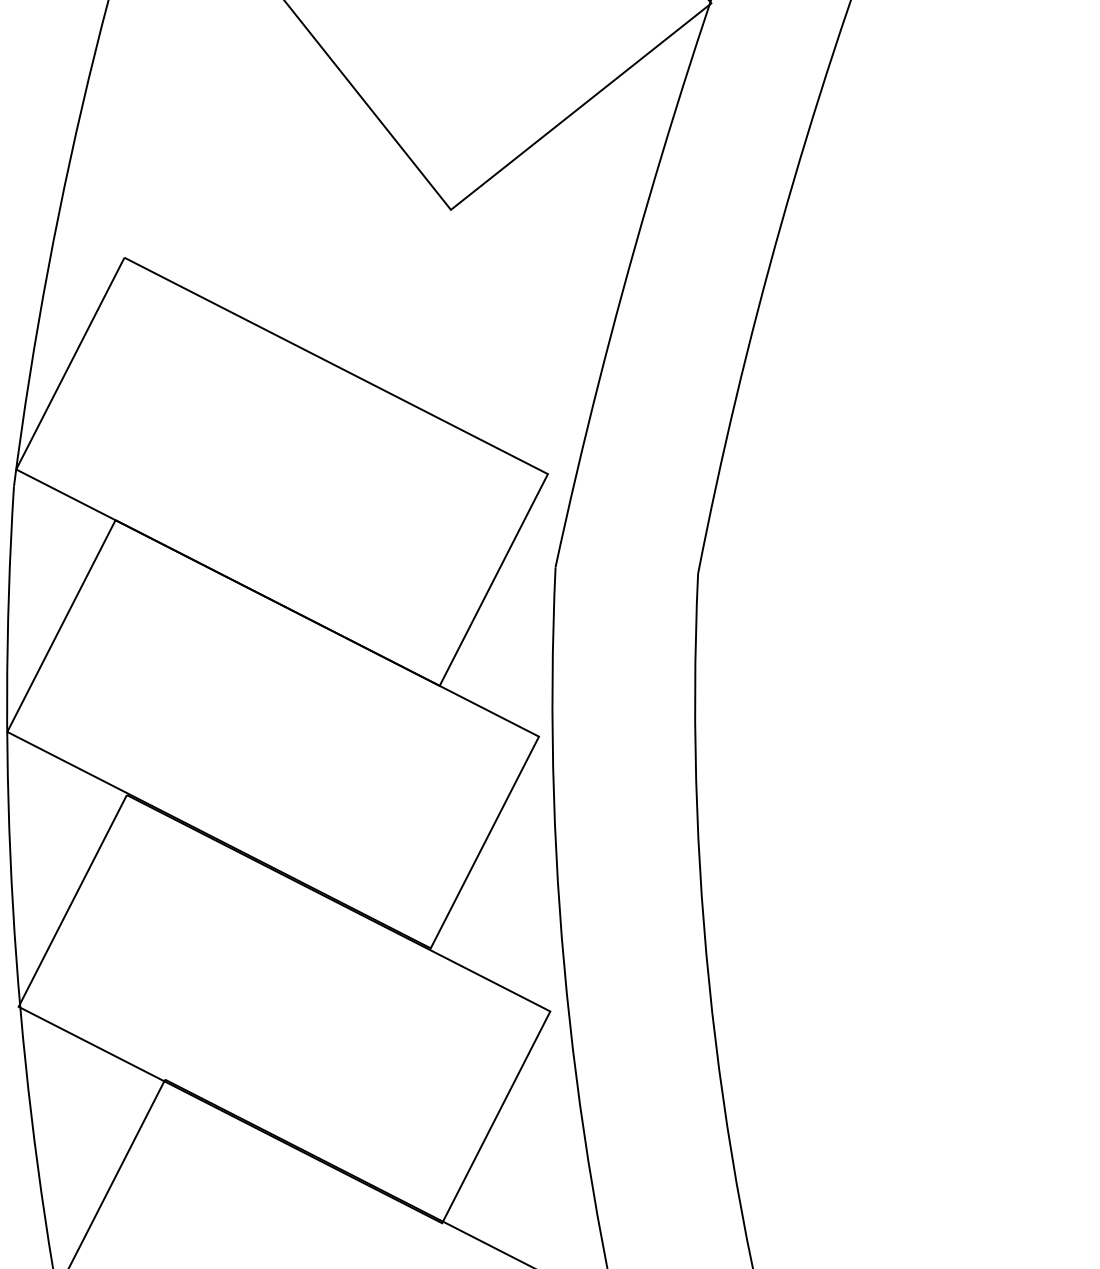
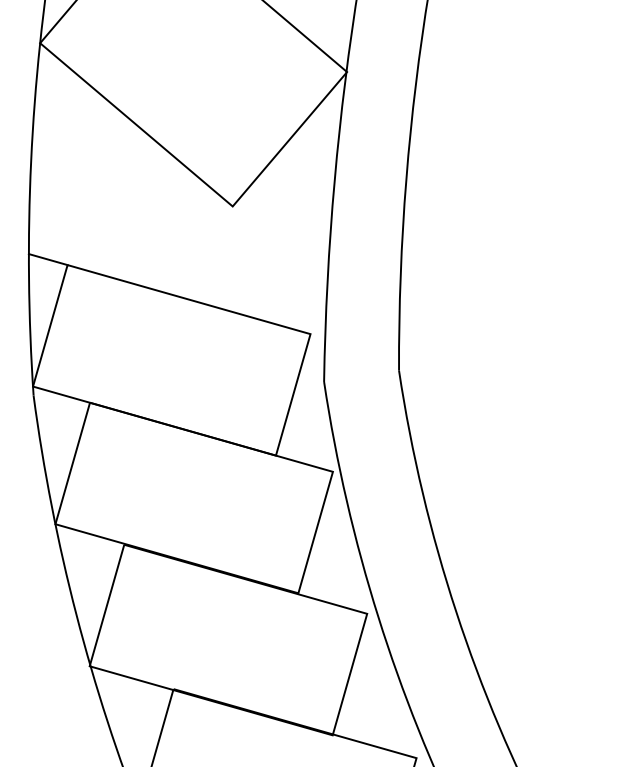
line: (89, 240) -> (47, 259), added

